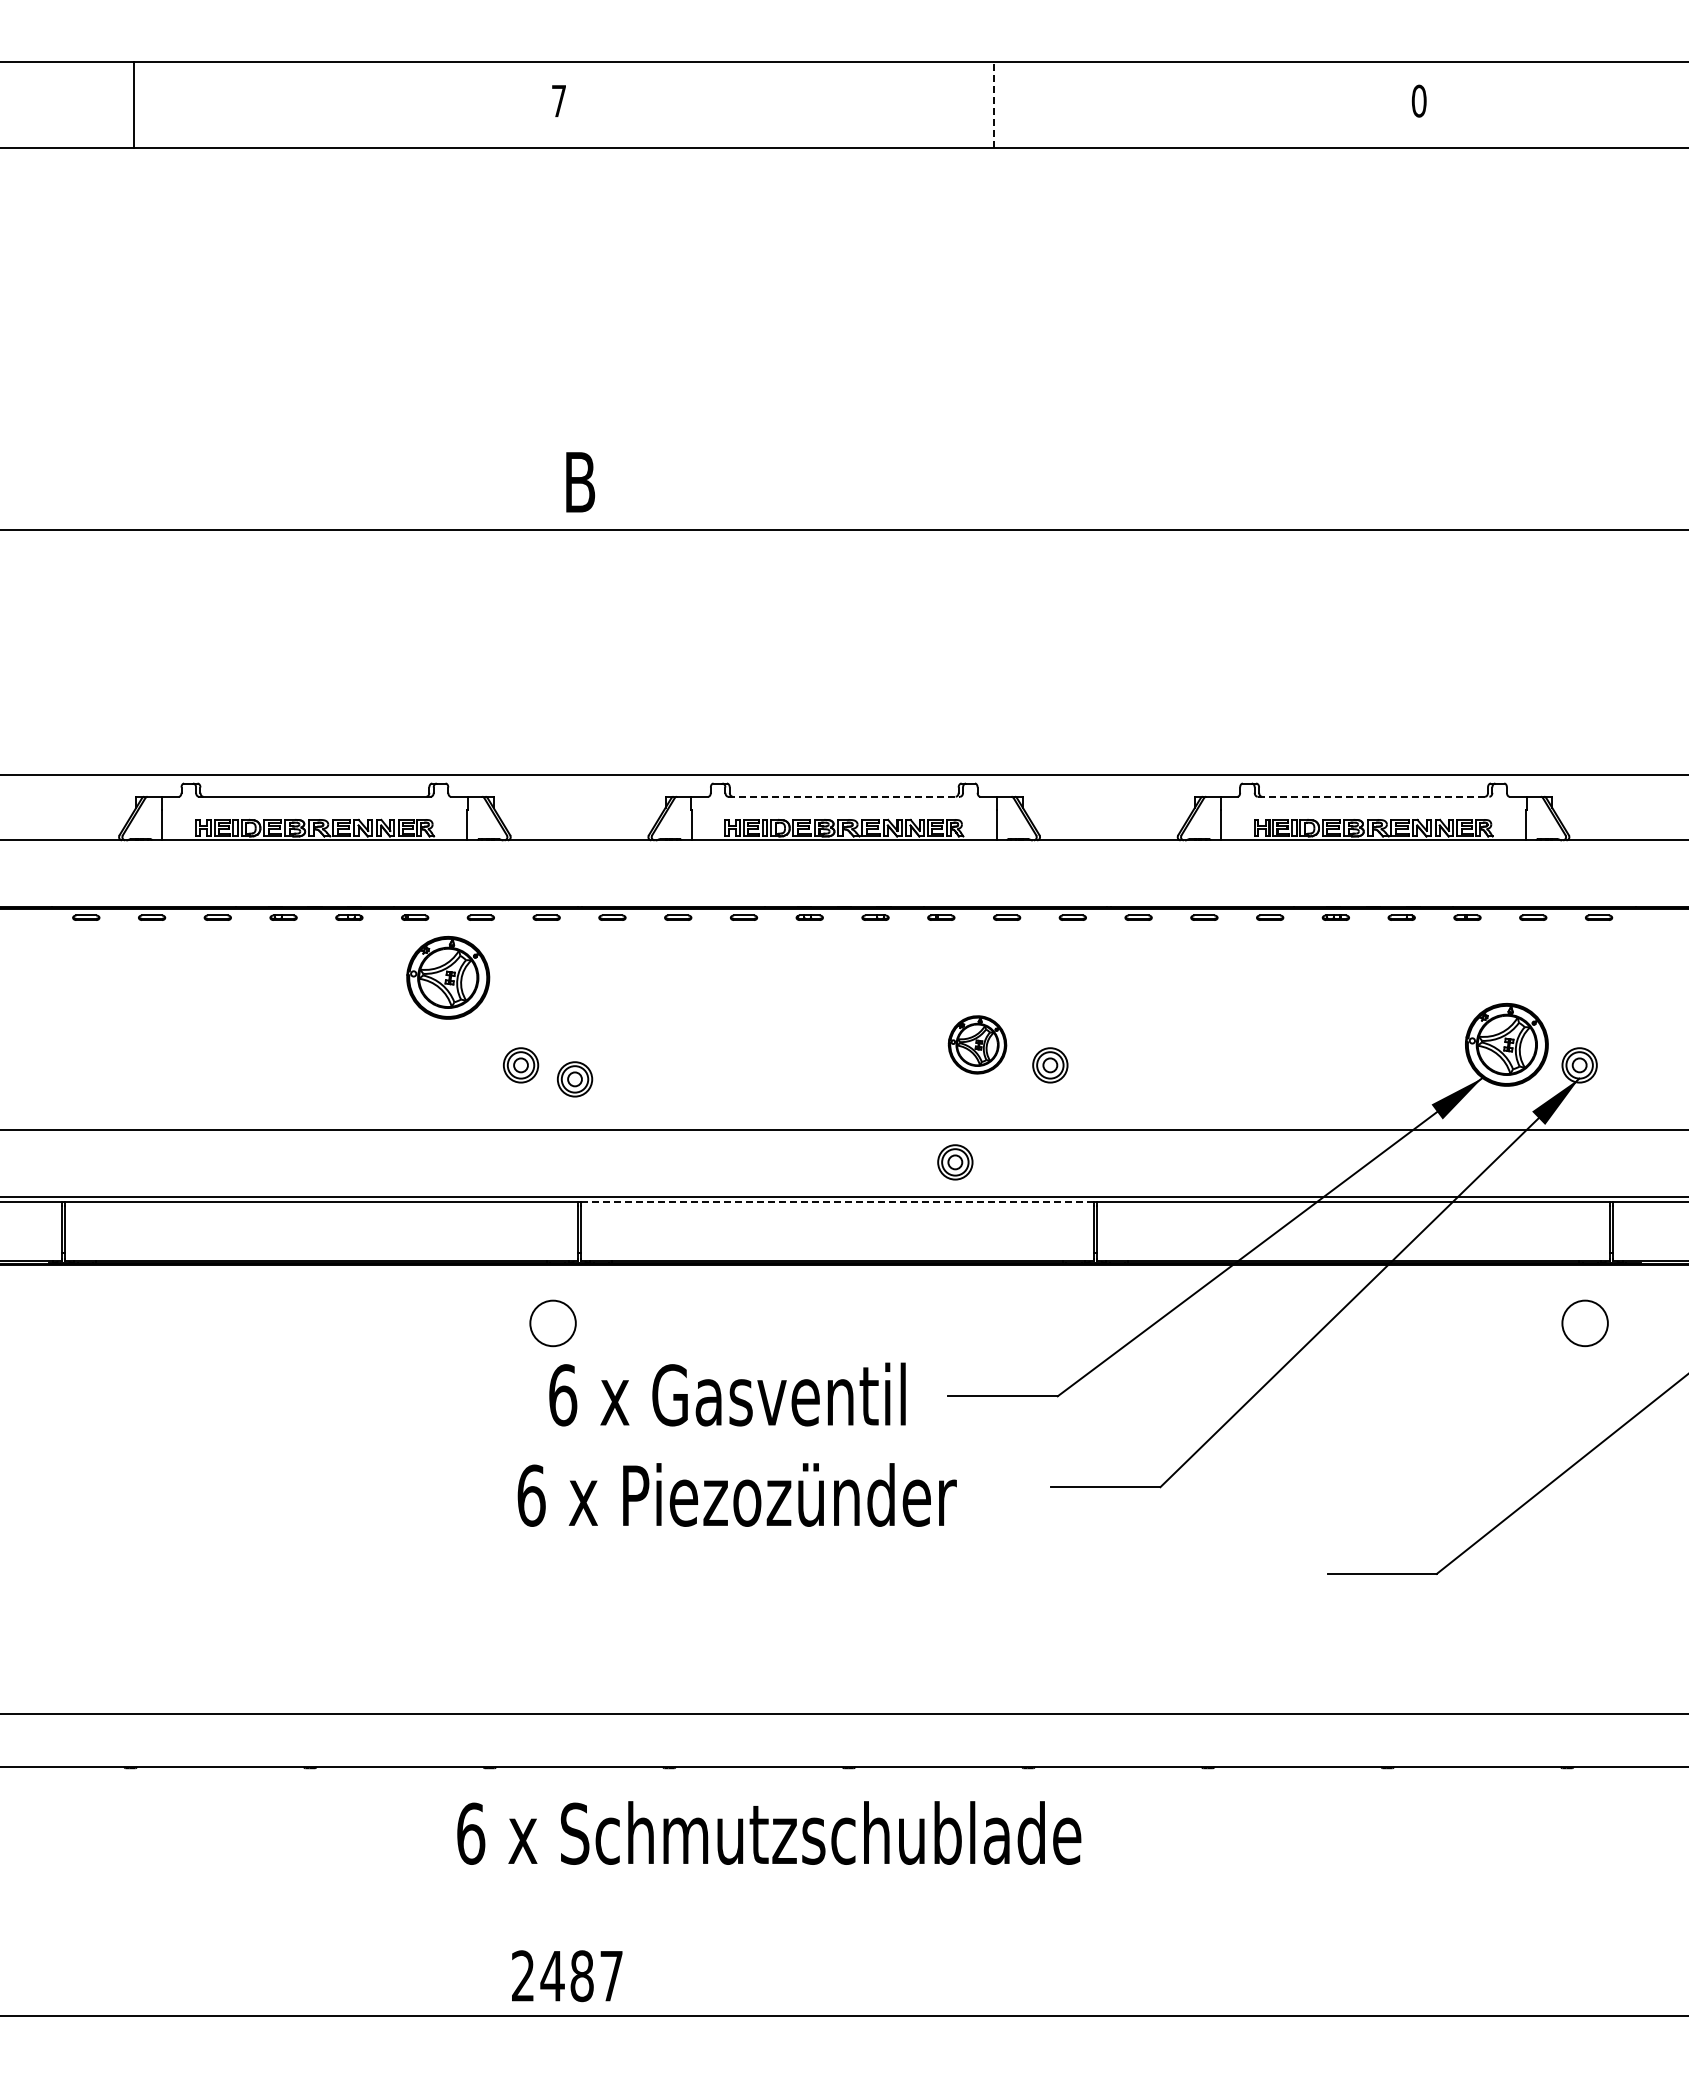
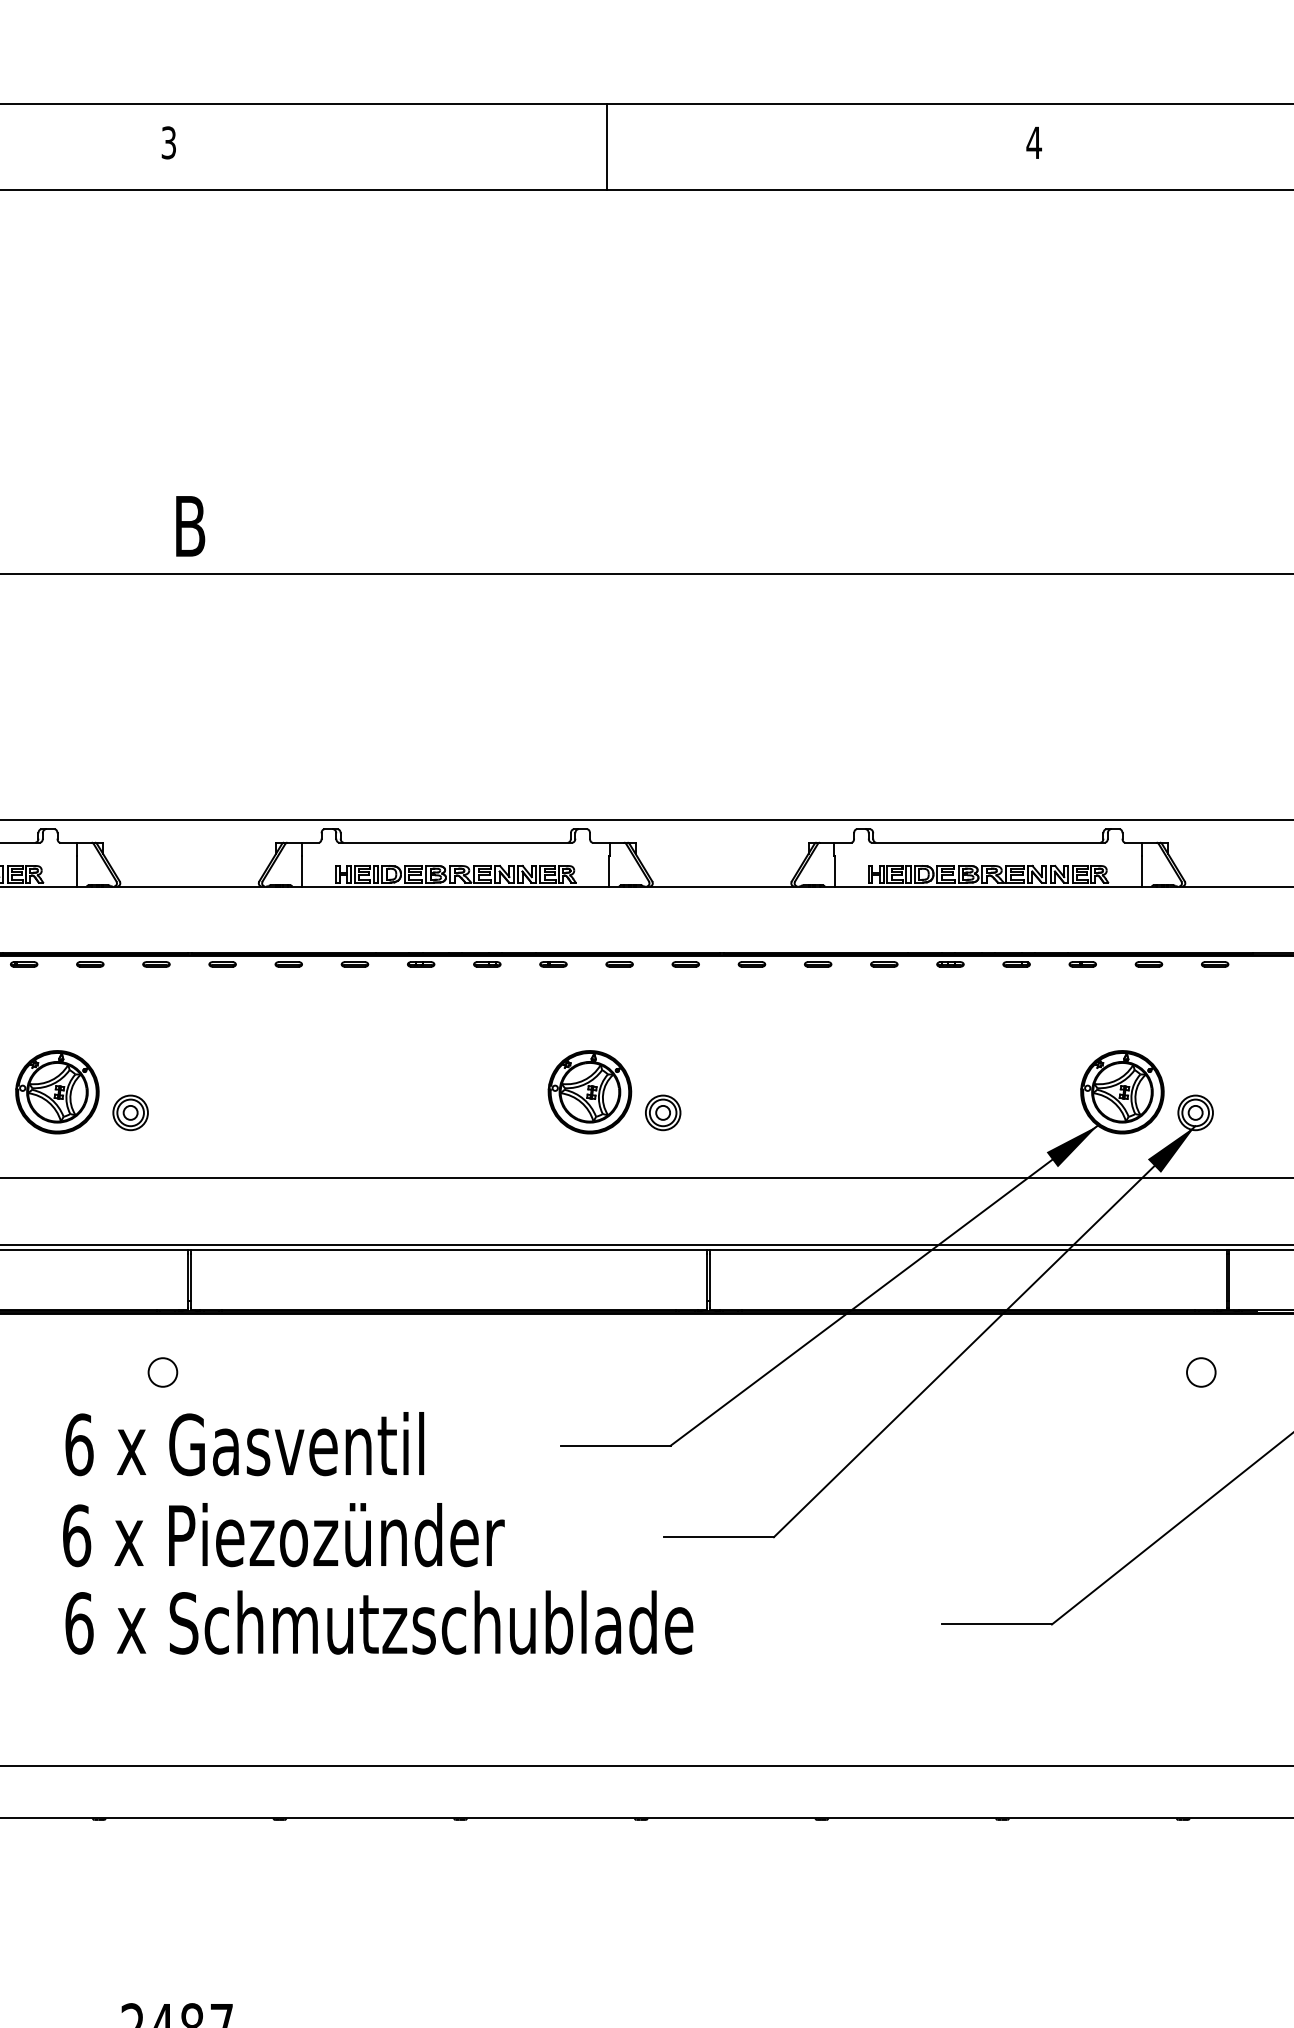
text: (559, 100) -> (169, 142), 7 -> 3
text: (1418, 100) -> (1033, 142), 0 -> 4
line: (994, 104) -> (606, 146), dashed -> solid
line: (844, 796) -> (456, 842), dashed -> solid
line: (1373, 796) -> (988, 842), dashed -> solid
part: (448, 977) -> (57, 1091), moved
part: (977, 1044) -> (589, 1091), size x1.43
part: (575, 1079) -> (185, 1127), removed
part: (955, 1162) -> (567, 1210), removed
line: (837, 1201) -> (449, 1249), dashed -> solid
circle: (552, 1323) -> (162, 1372), size x0.62
circle: (1585, 1323) -> (1201, 1372), size x0.62
text: (727, 1394) -> (244, 1443), moved
text: (736, 1494) -> (283, 1534), moved
text: (769, 1832) -> (379, 1622), moved

